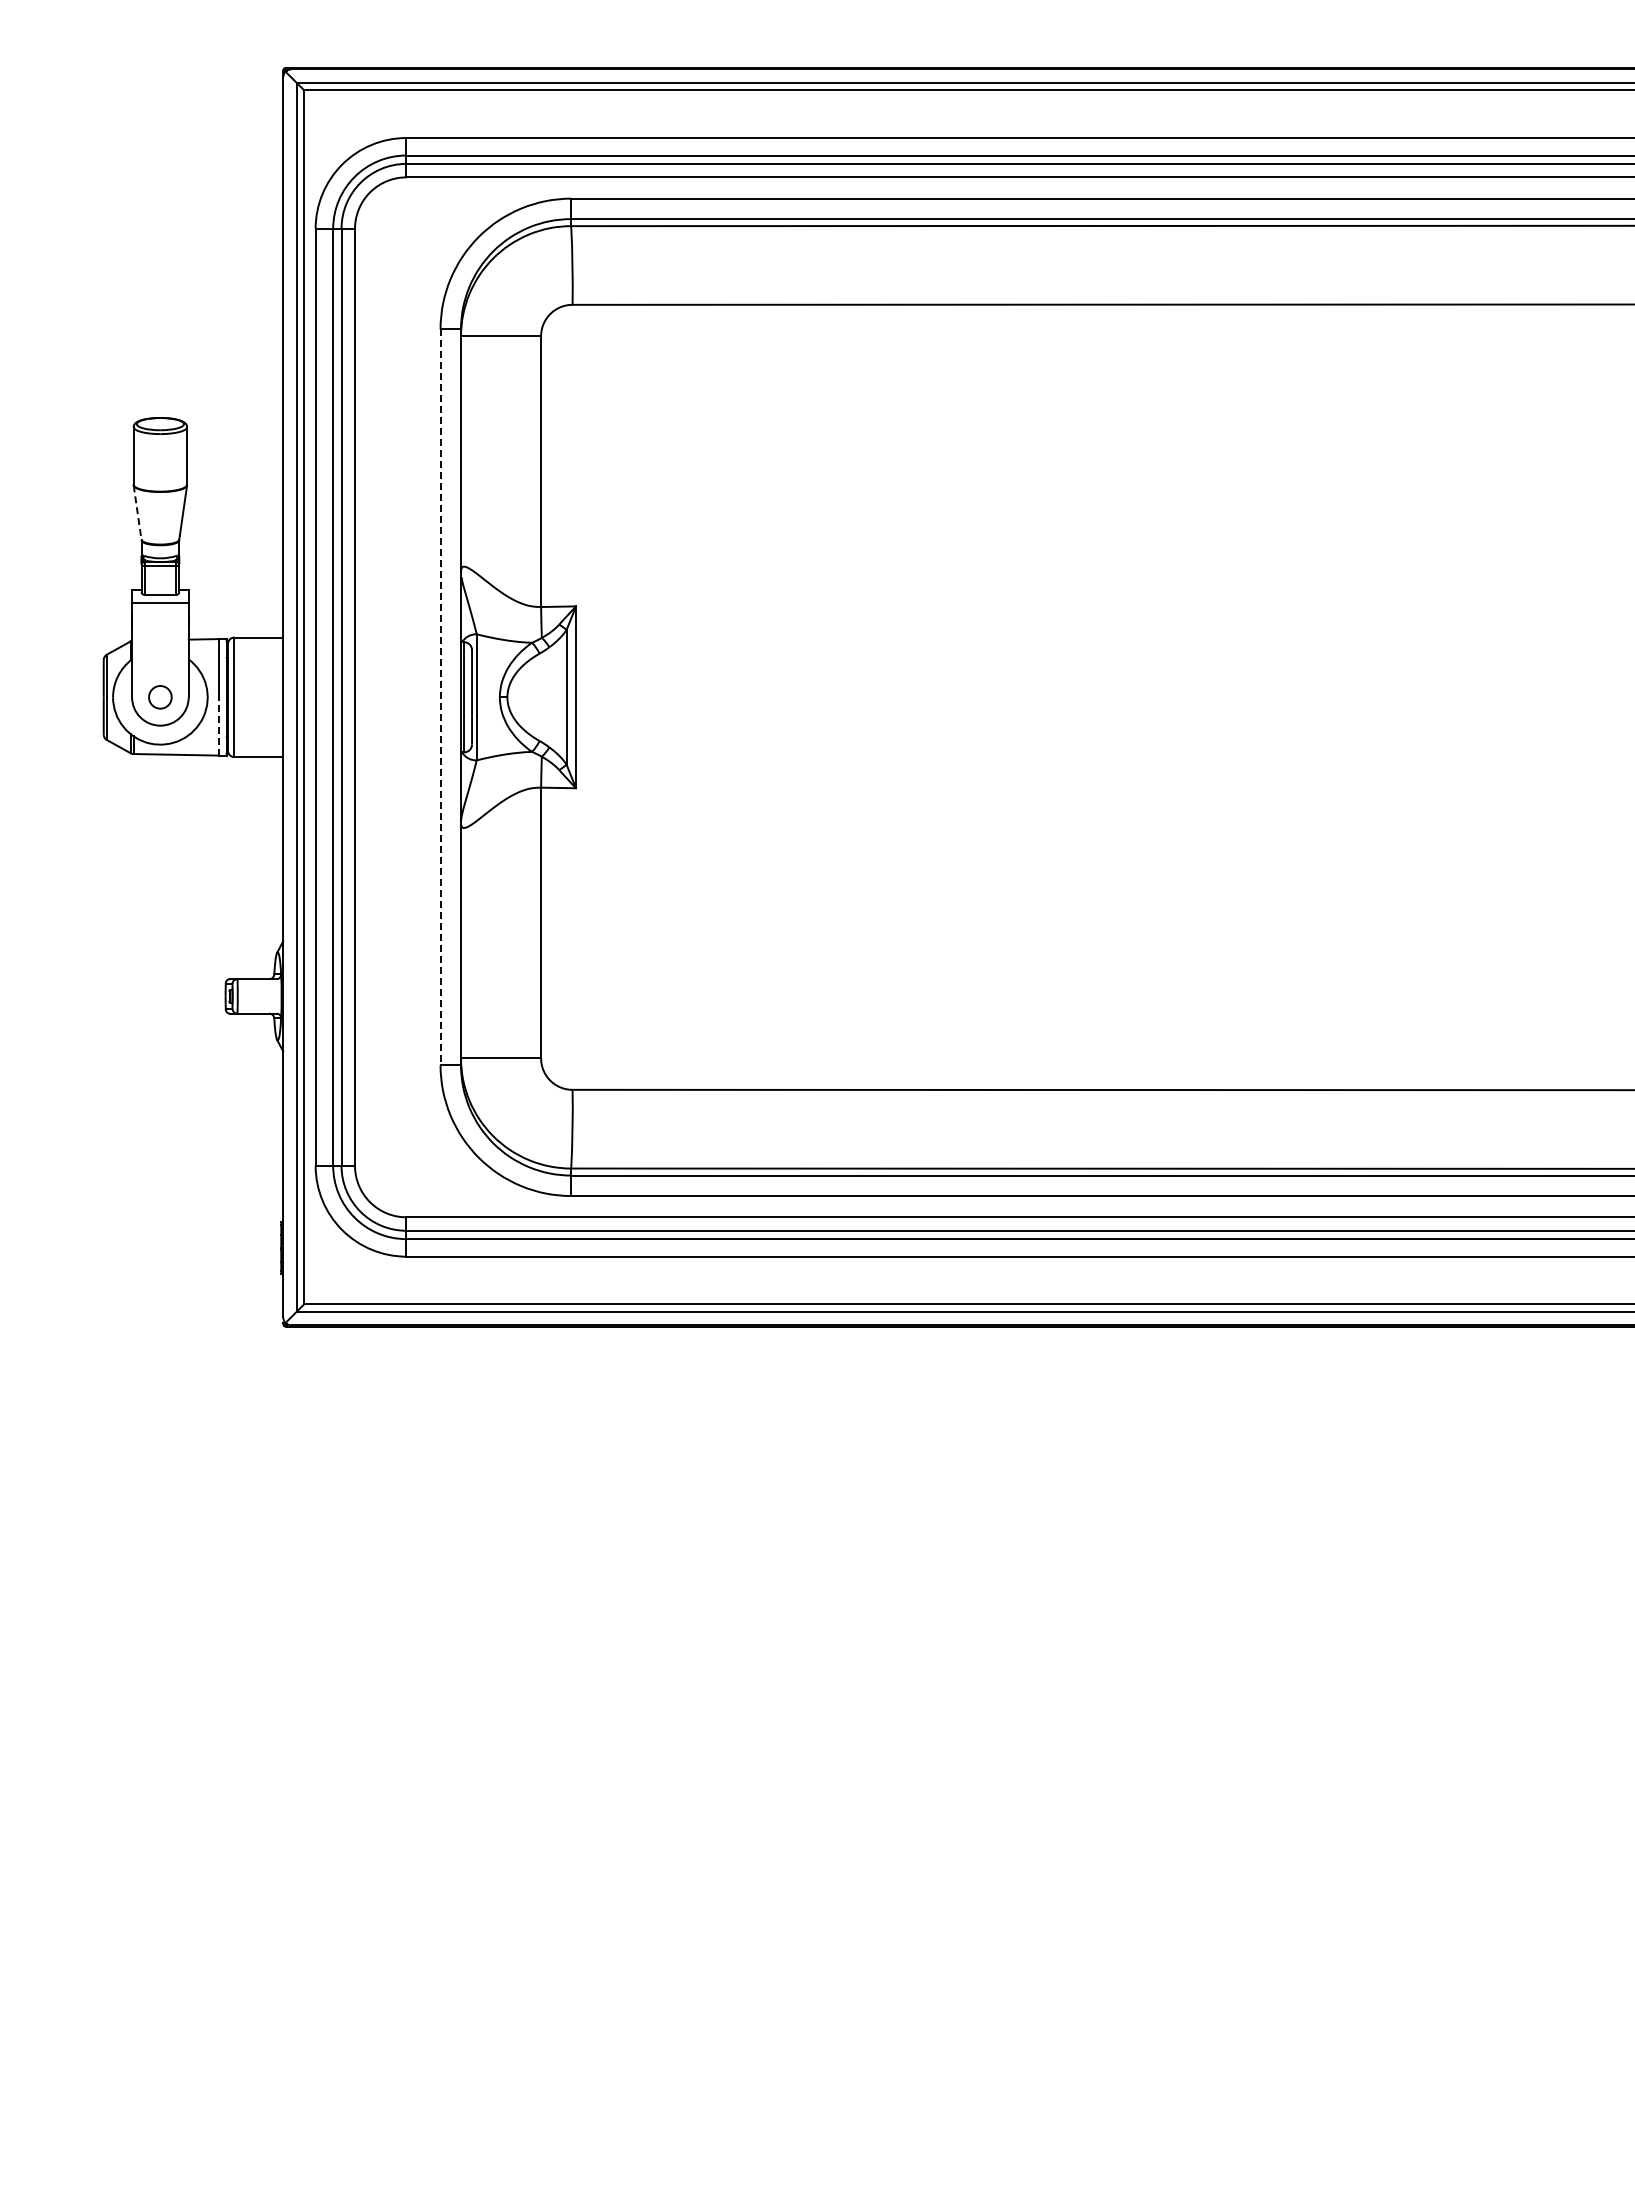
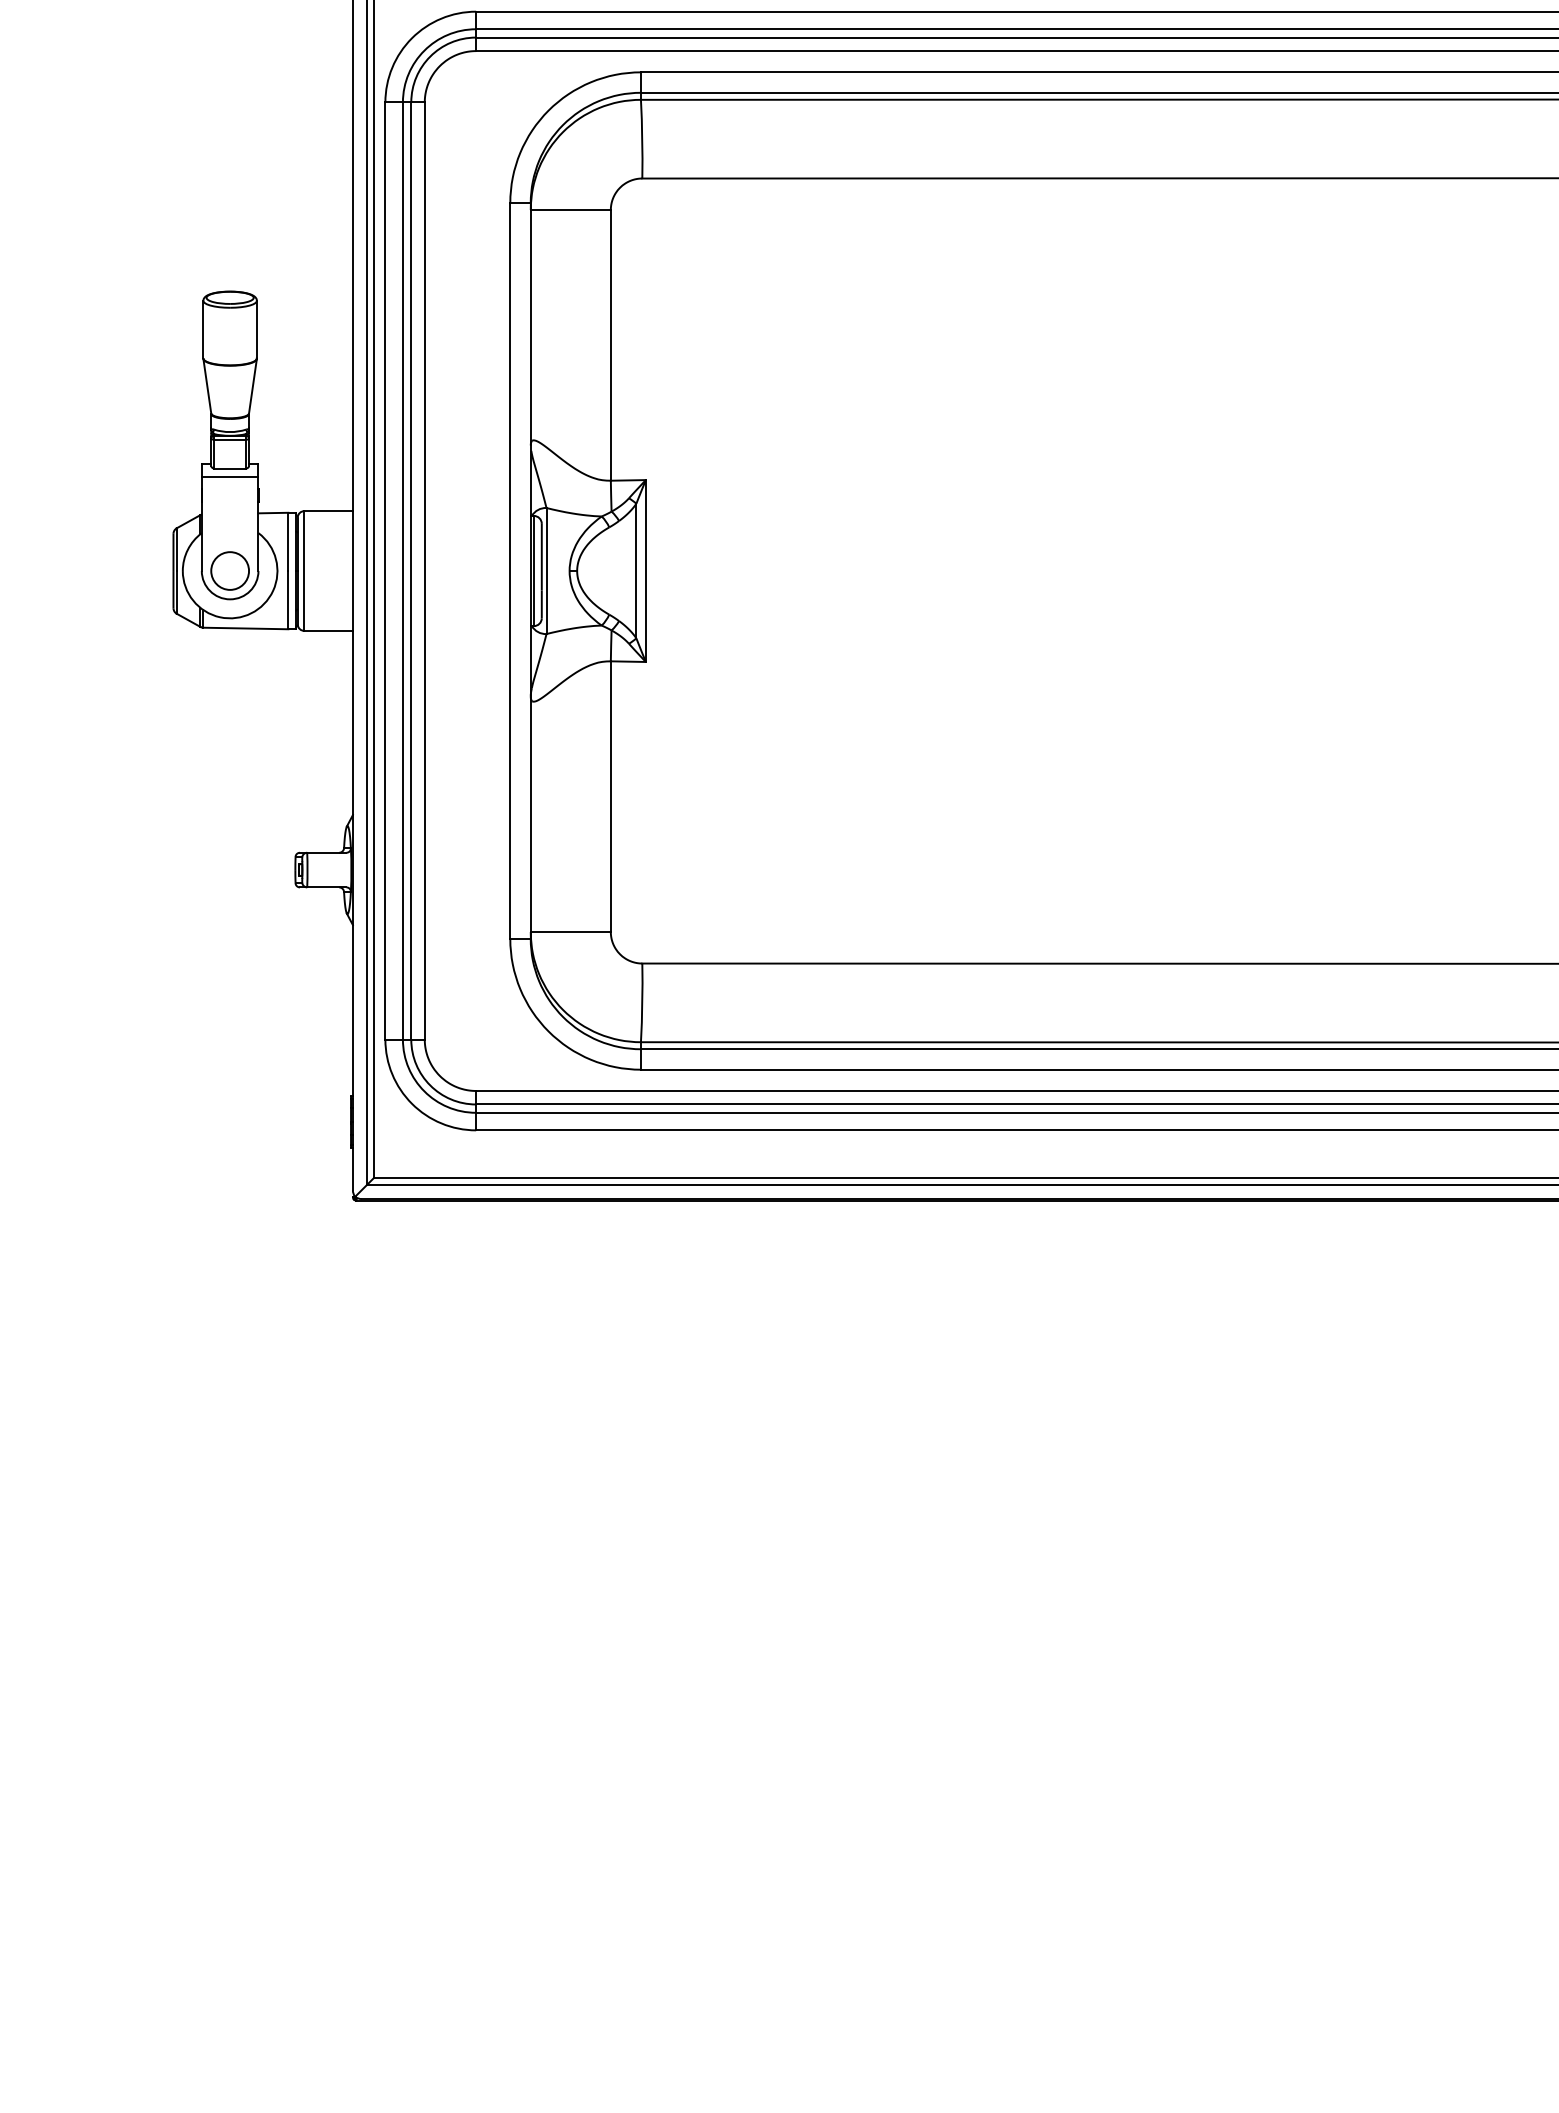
line: (137, 512) -> (207, 386), dashed -> solid
circle: (160, 697) -> (230, 571), size x1.67
line: (440, 697) -> (510, 571), dashed -> solid
line: (218, 725) -> (288, 599), dashed -> solid

